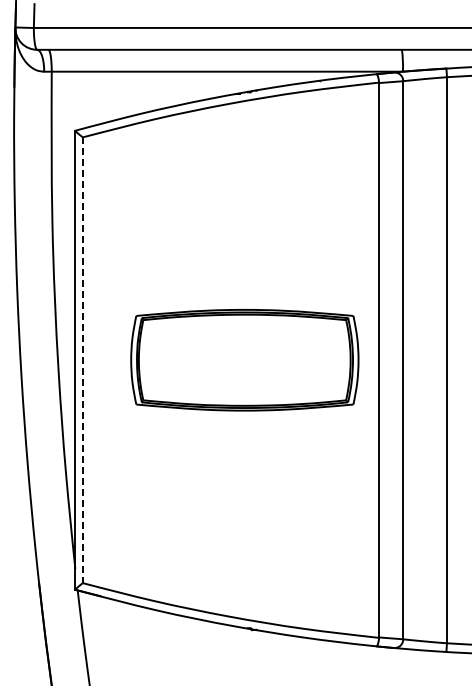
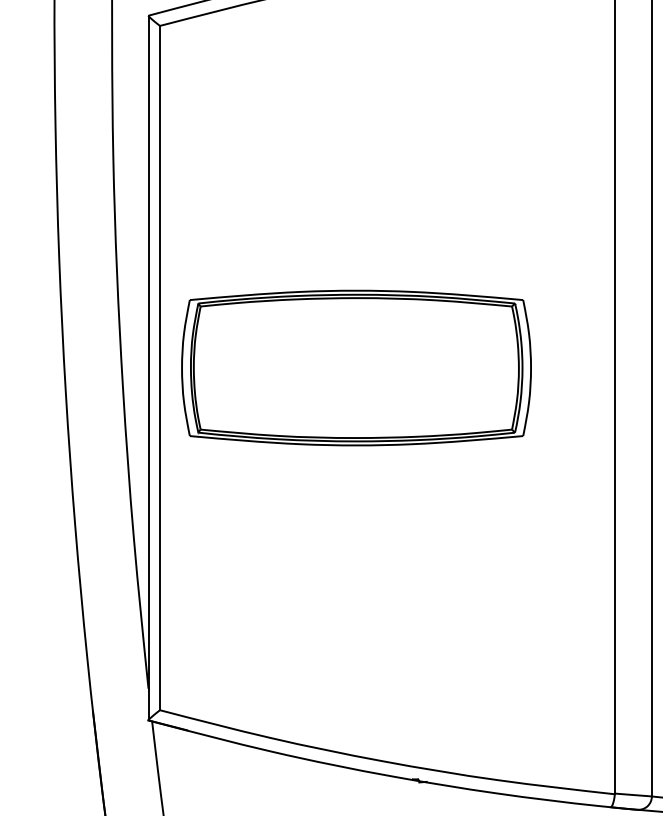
line: (82, 360) -> (159, 368), dashed -> solid
part: (244, 360) -> (355, 368), moved

